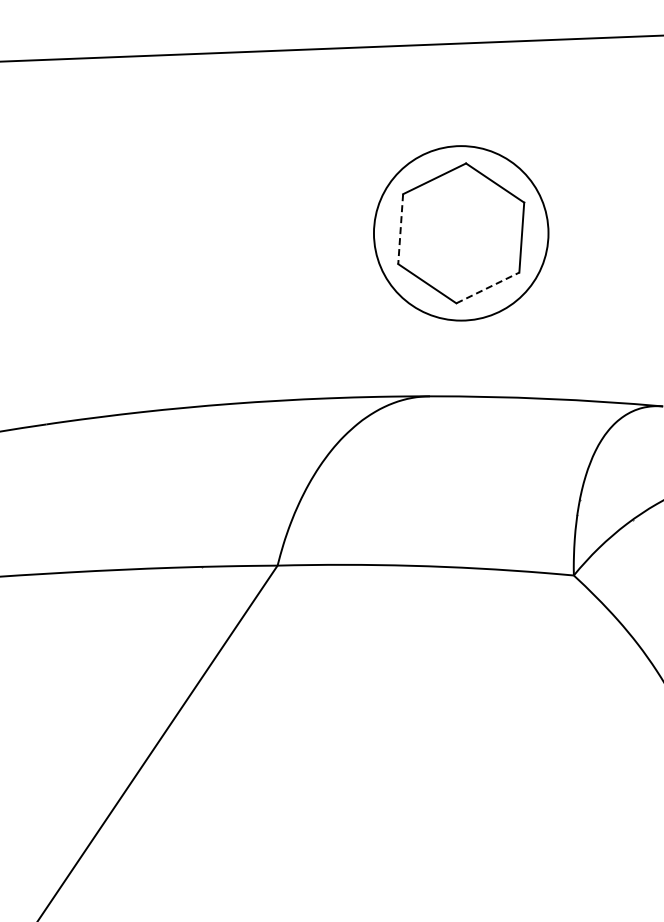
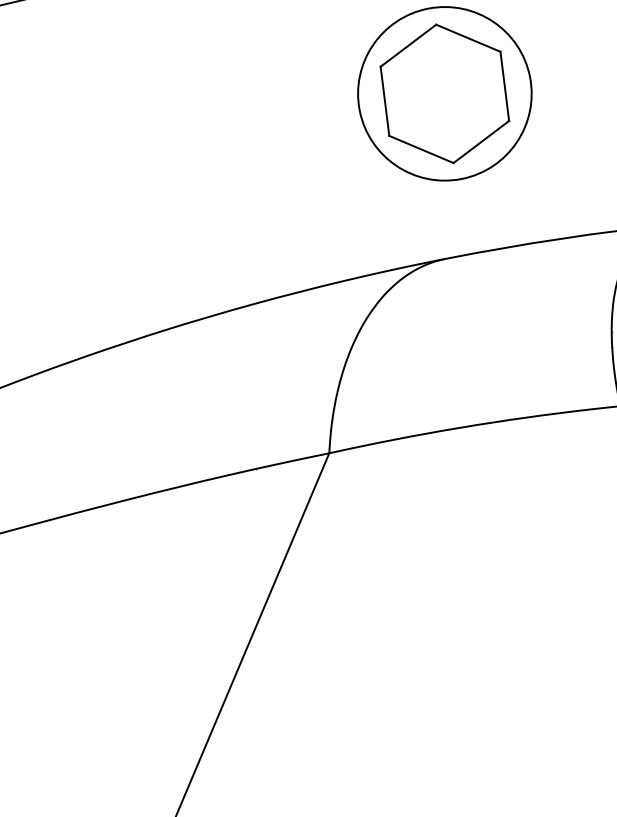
line: (400, 229) -> (384, 101), dashed -> solid
line: (488, 287) -> (481, 141), dashed -> solid

